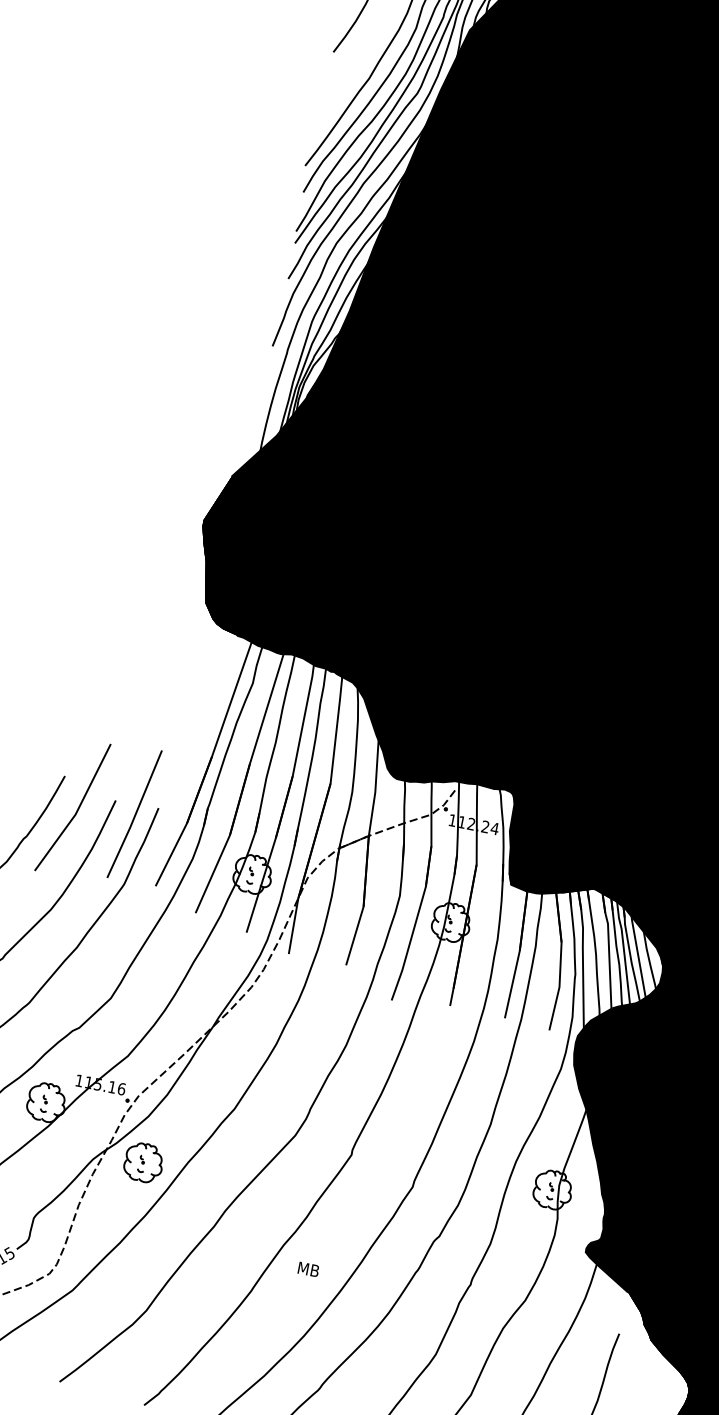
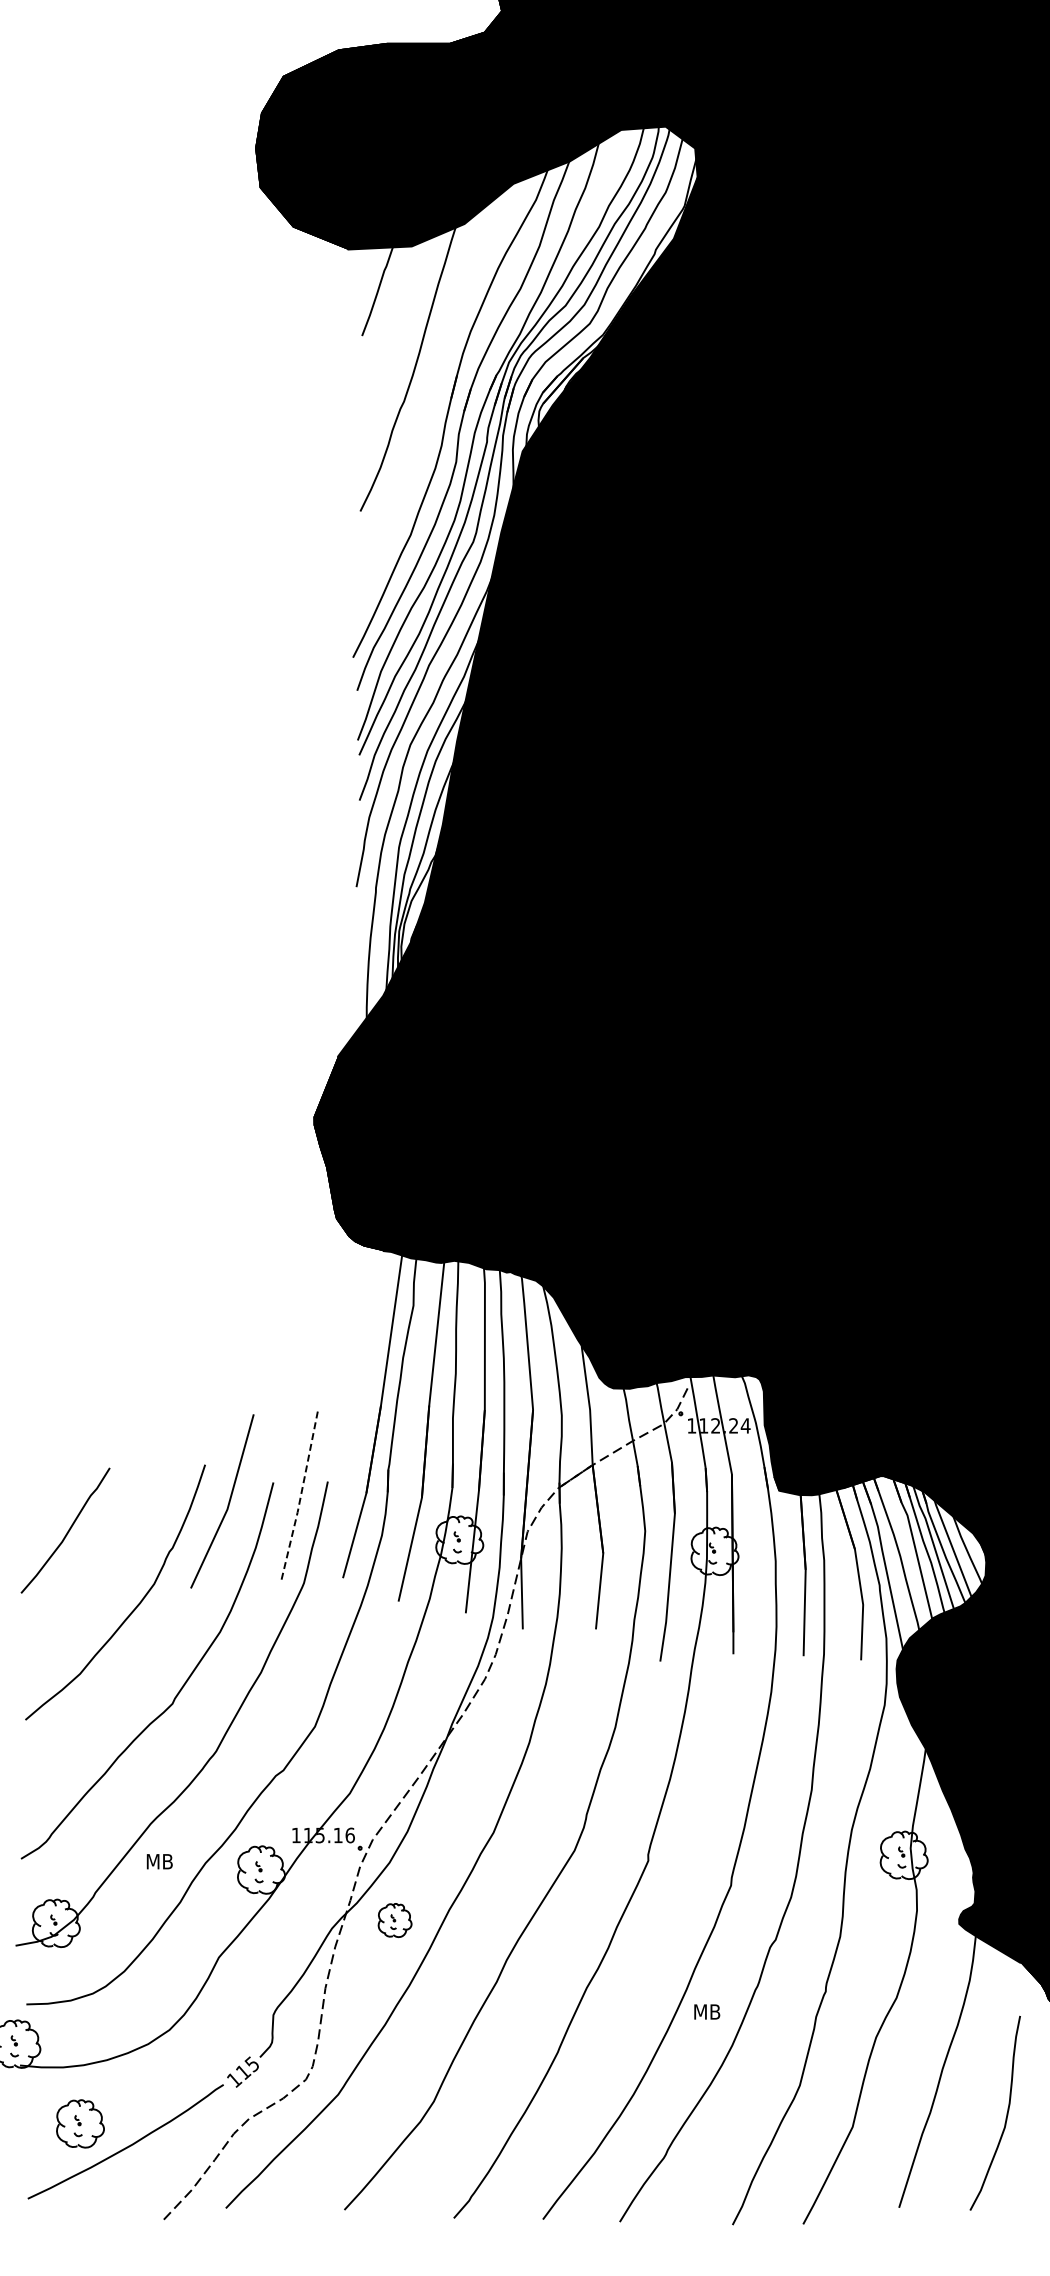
line: (135, 814) -> (300, 1495), solid -> dashed
part: (143, 1162) -> (394, 1920), size x0.7
text: (308, 1269) -> (707, 2011), moved

